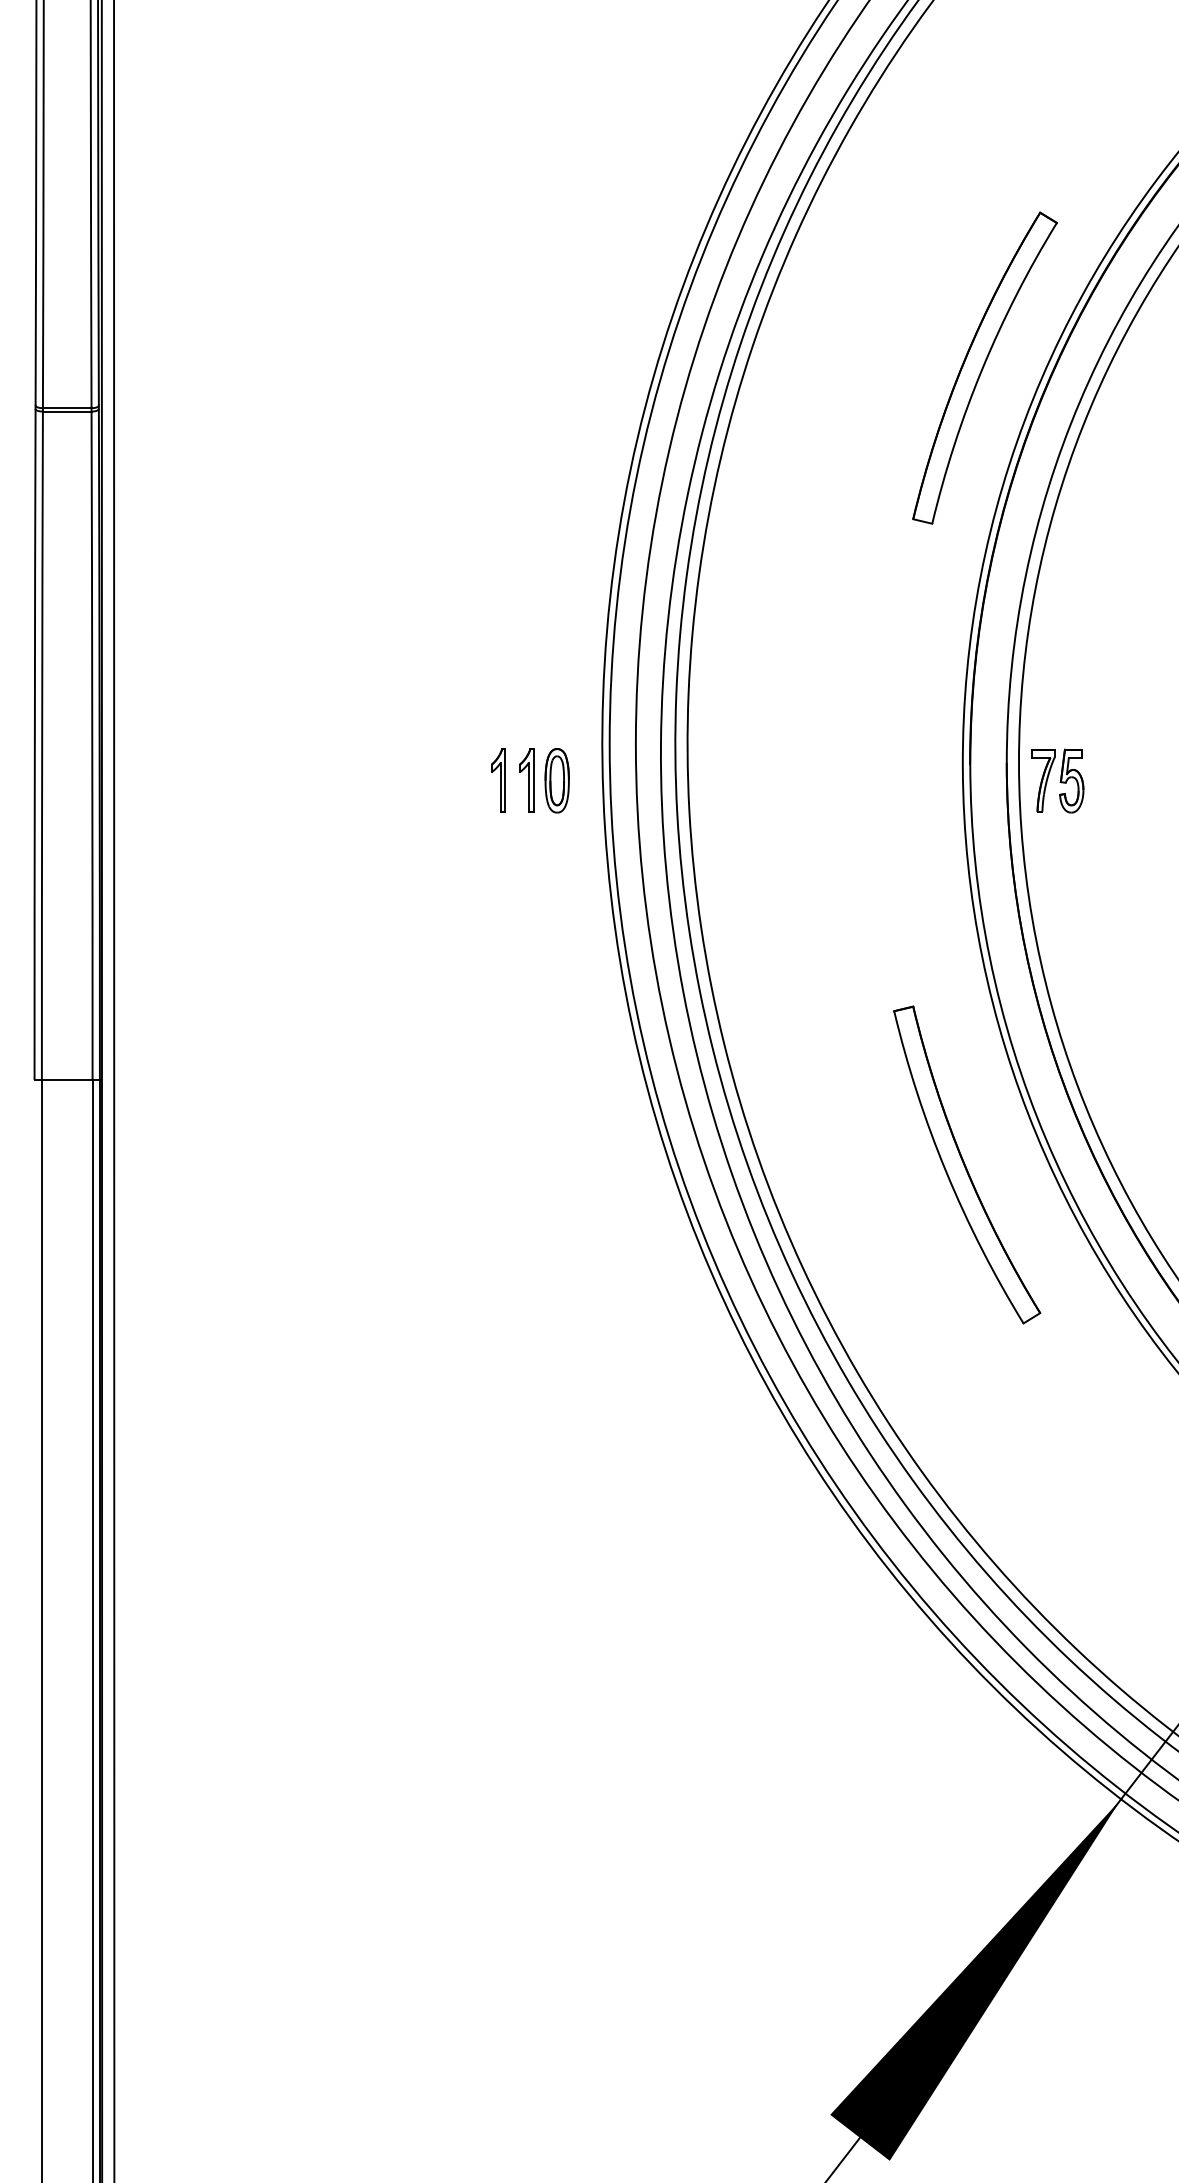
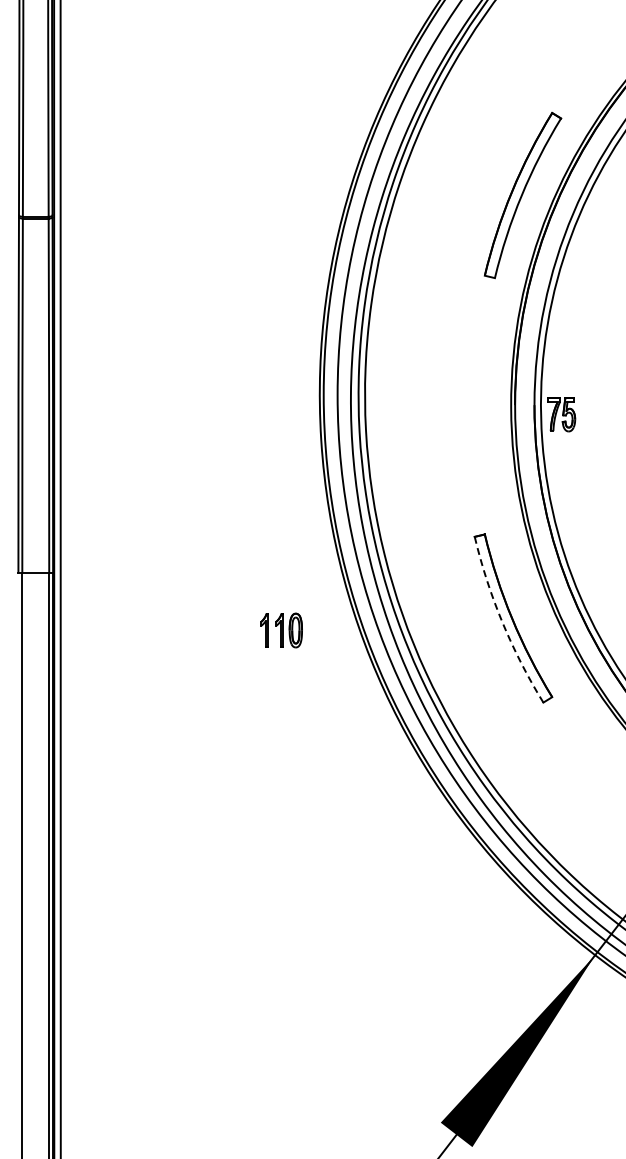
part: (530, 780) -> (281, 630), moved
arc: (946, 1172) -> (502, 622), solid -> dashed

